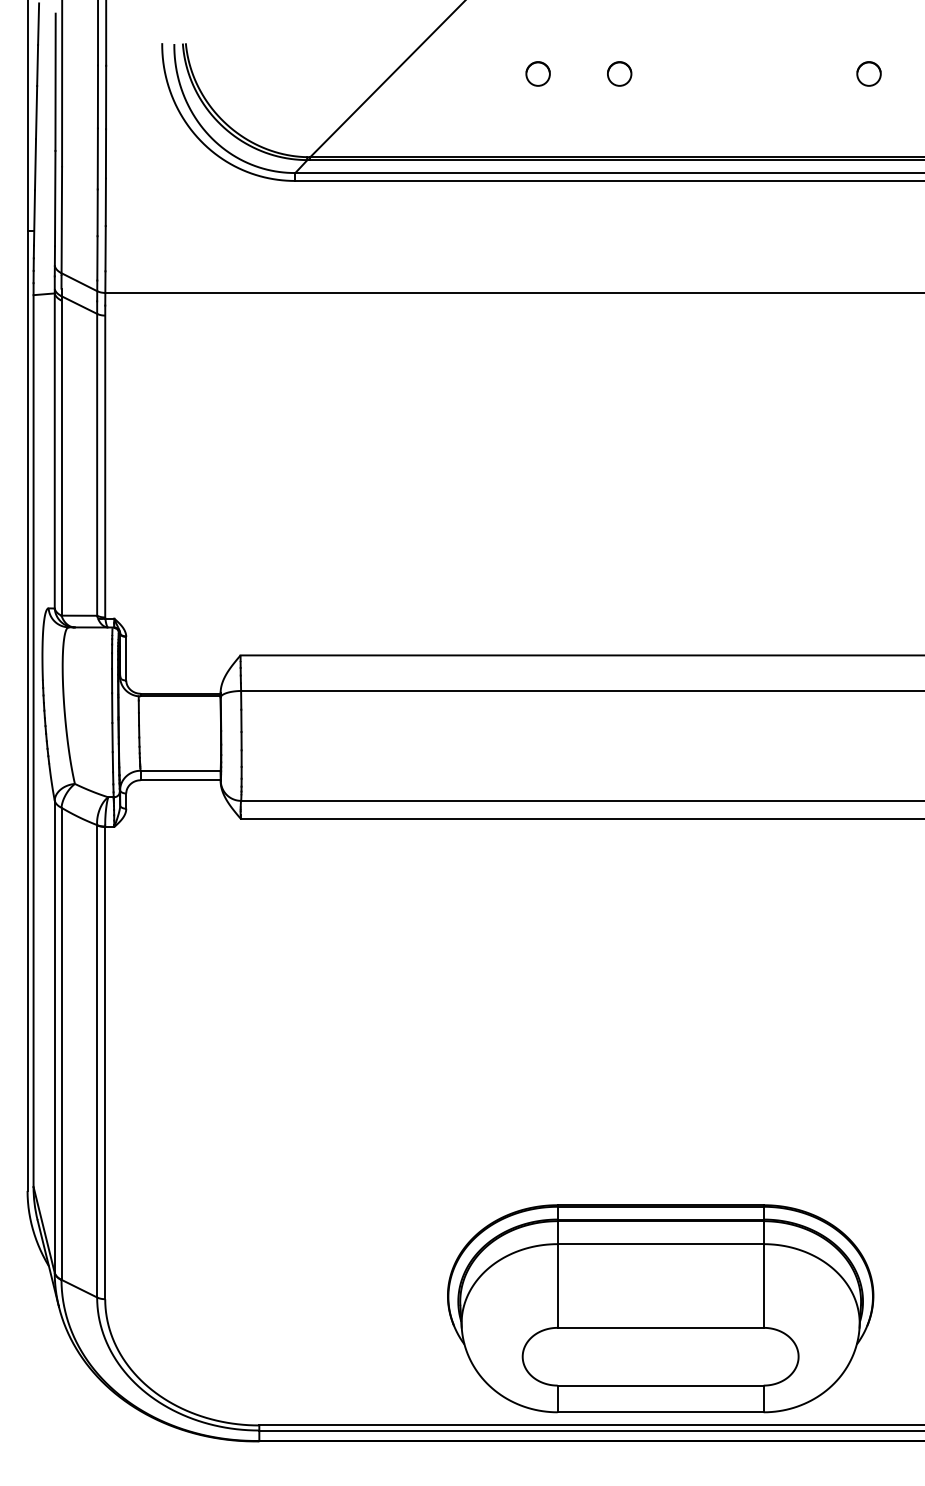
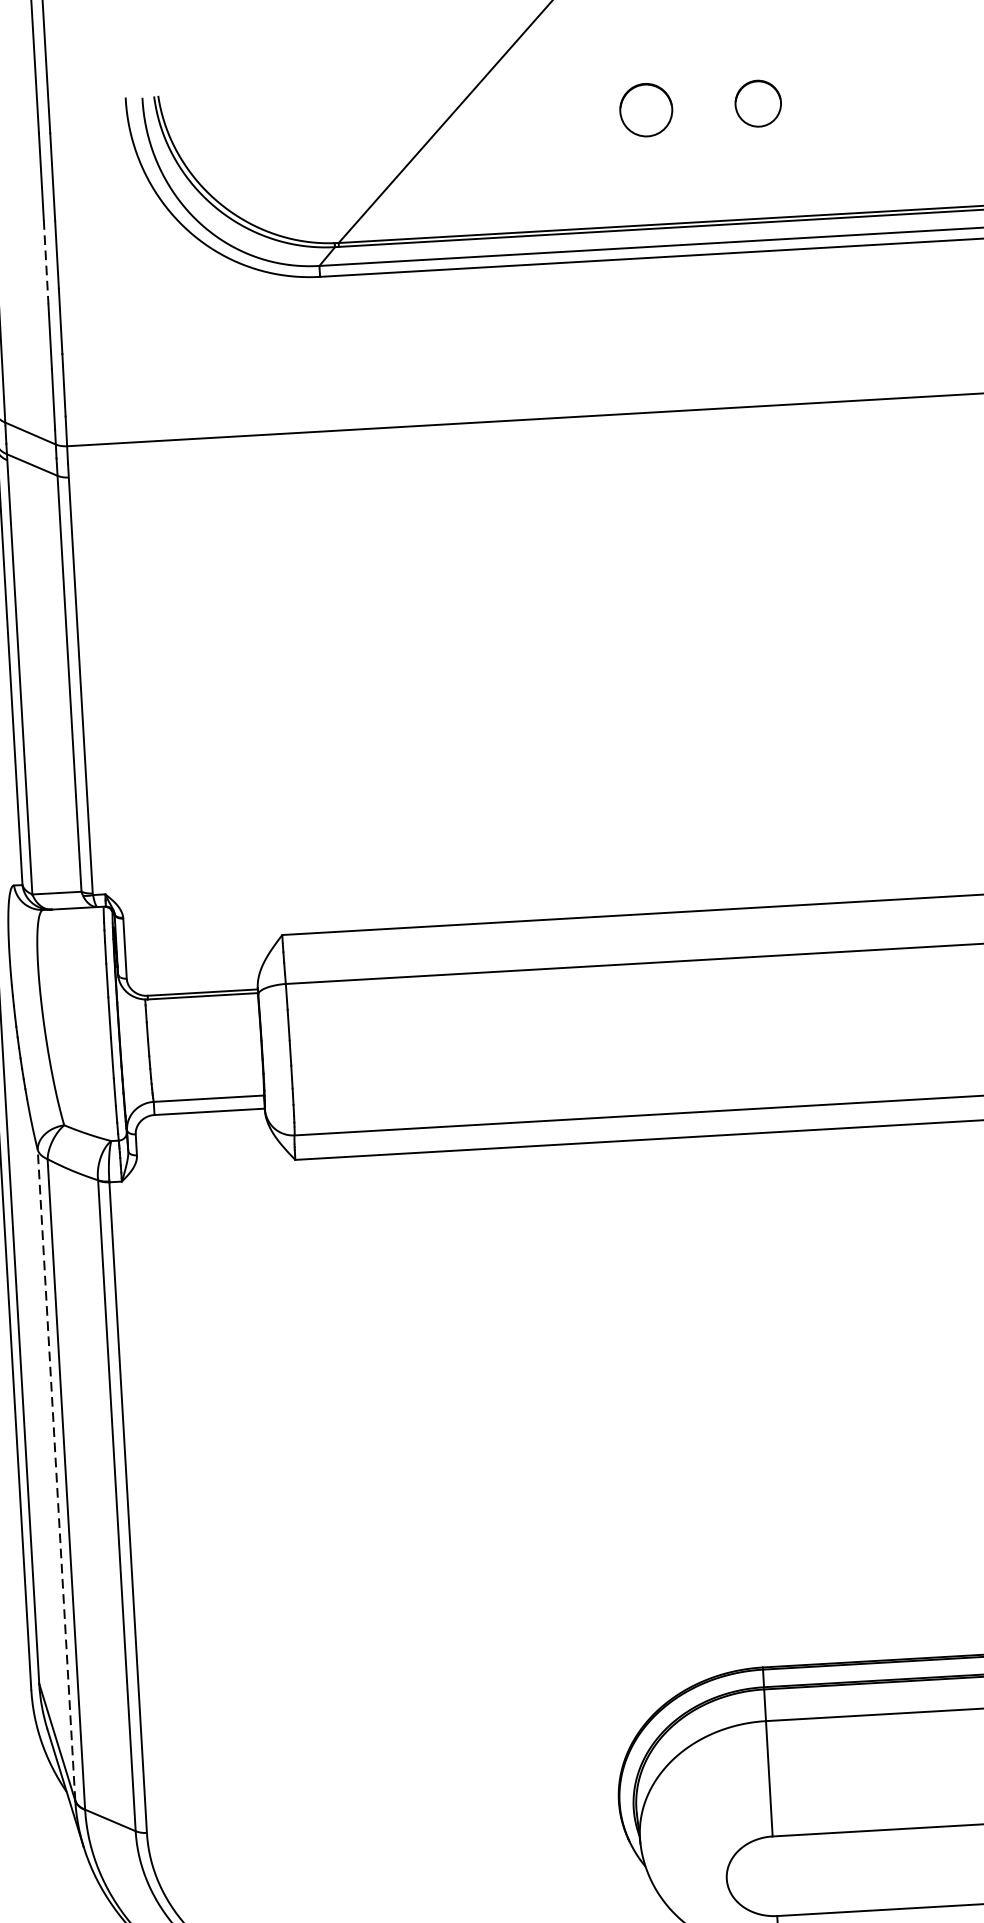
part: (537, 73) -> (645, 109), size x1.6
part: (619, 73) -> (758, 103), size x1.4
line: (97, 158) -> (45, 261), solid -> dashed
line: (54, 1036) -> (56, 1474), solid -> dashed

